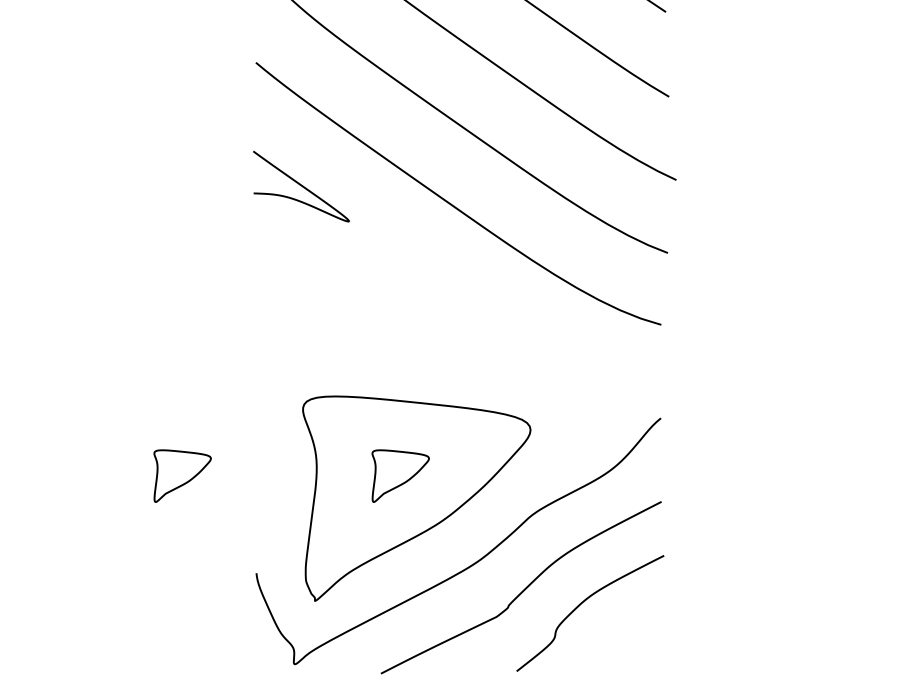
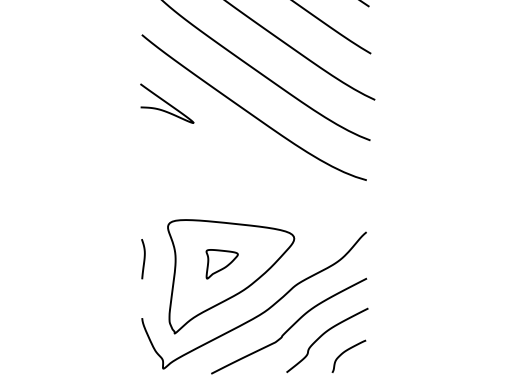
curve: (258, 467) -> (143, 259), added
part: (181, 476) -> (100, 264), removed
curve: (622, 635) -> (345, 352), added

